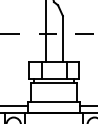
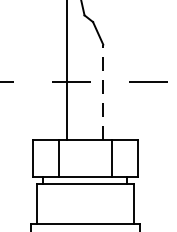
line: (62, 38) -> (102, 91), solid -> dashed

